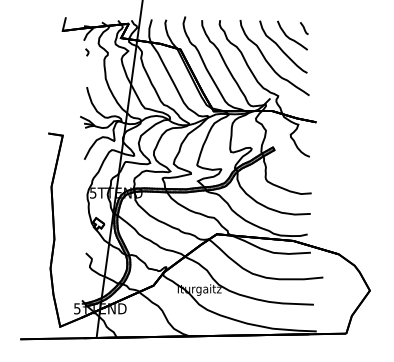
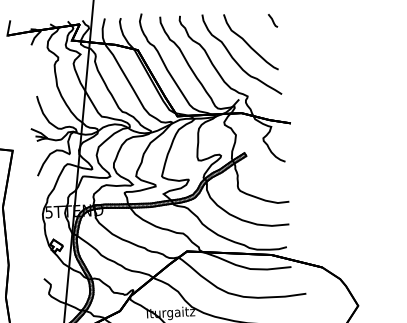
part: (292, 35) -> (260, 29), removed
line: (87, 52) -> (35, 58), removed

